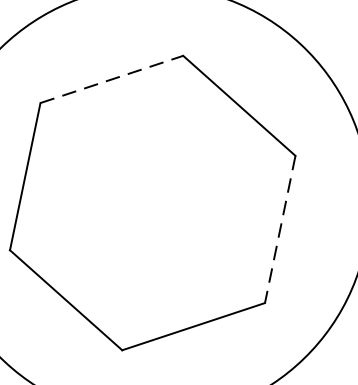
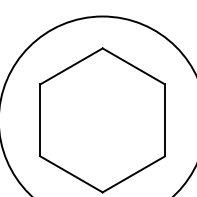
line: (111, 79) -> (71, 66), dashed -> solid
line: (279, 229) -> (164, 120), dashed -> solid

